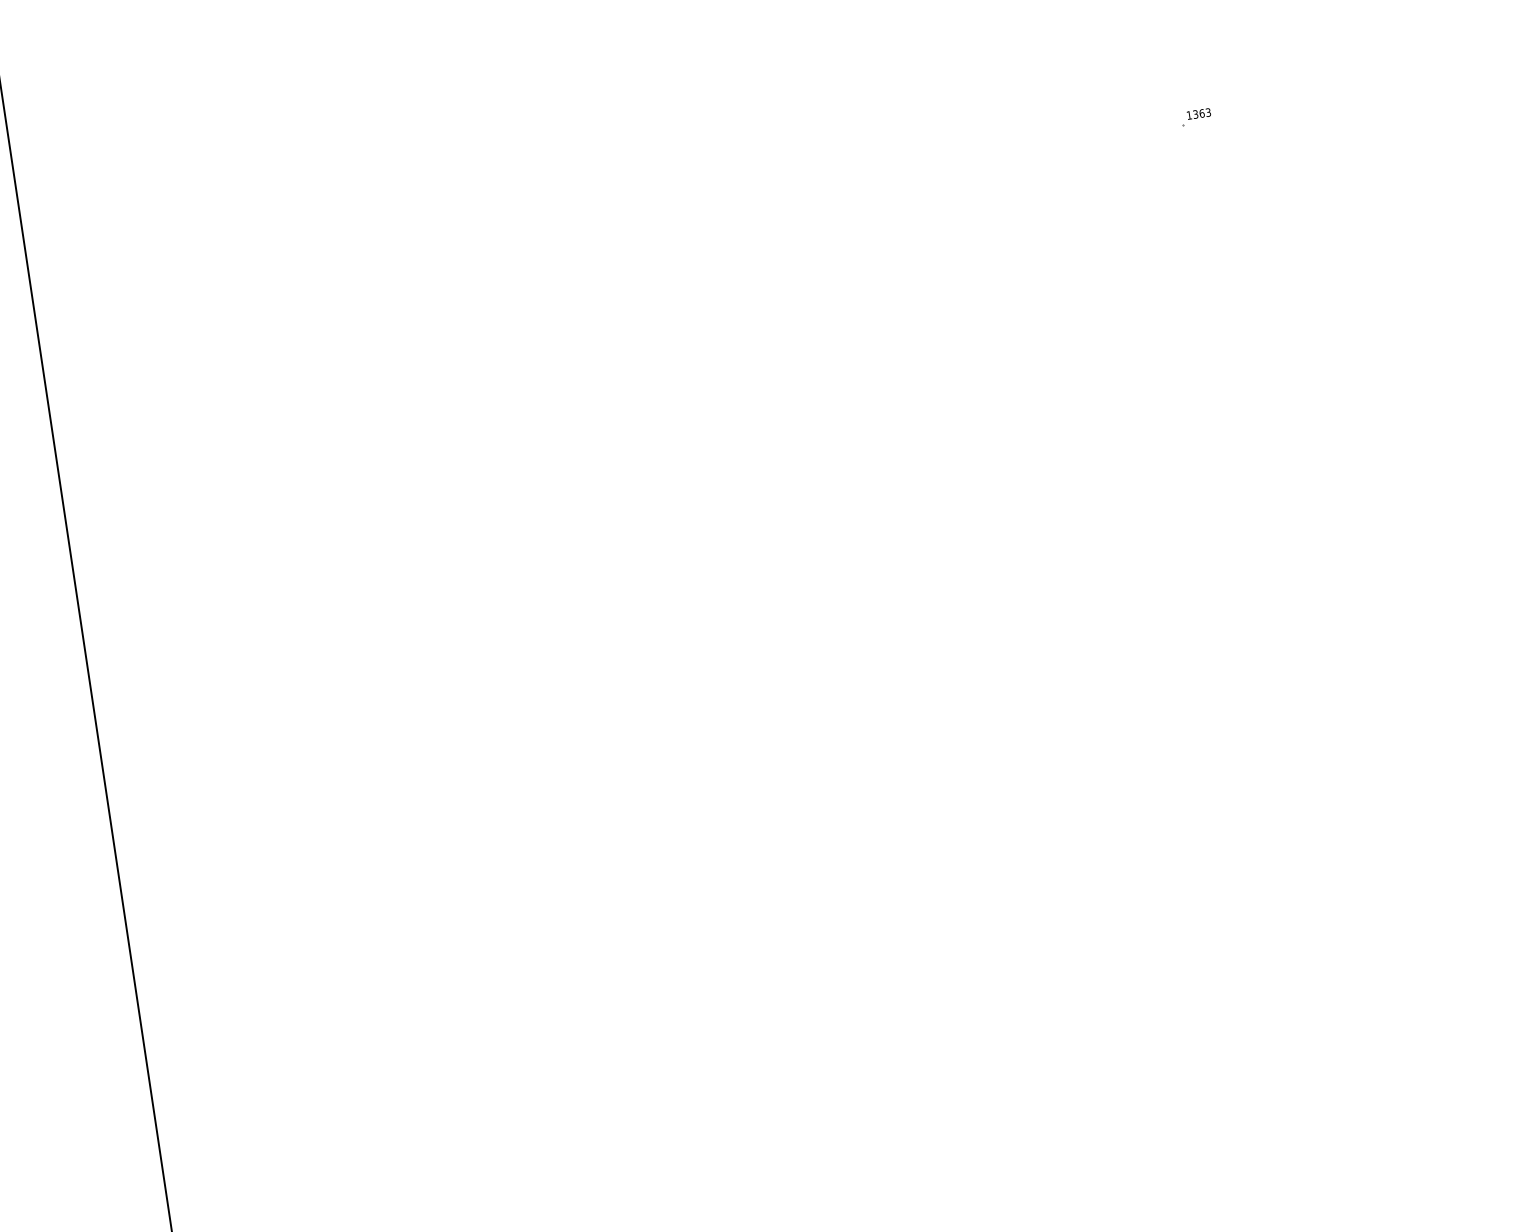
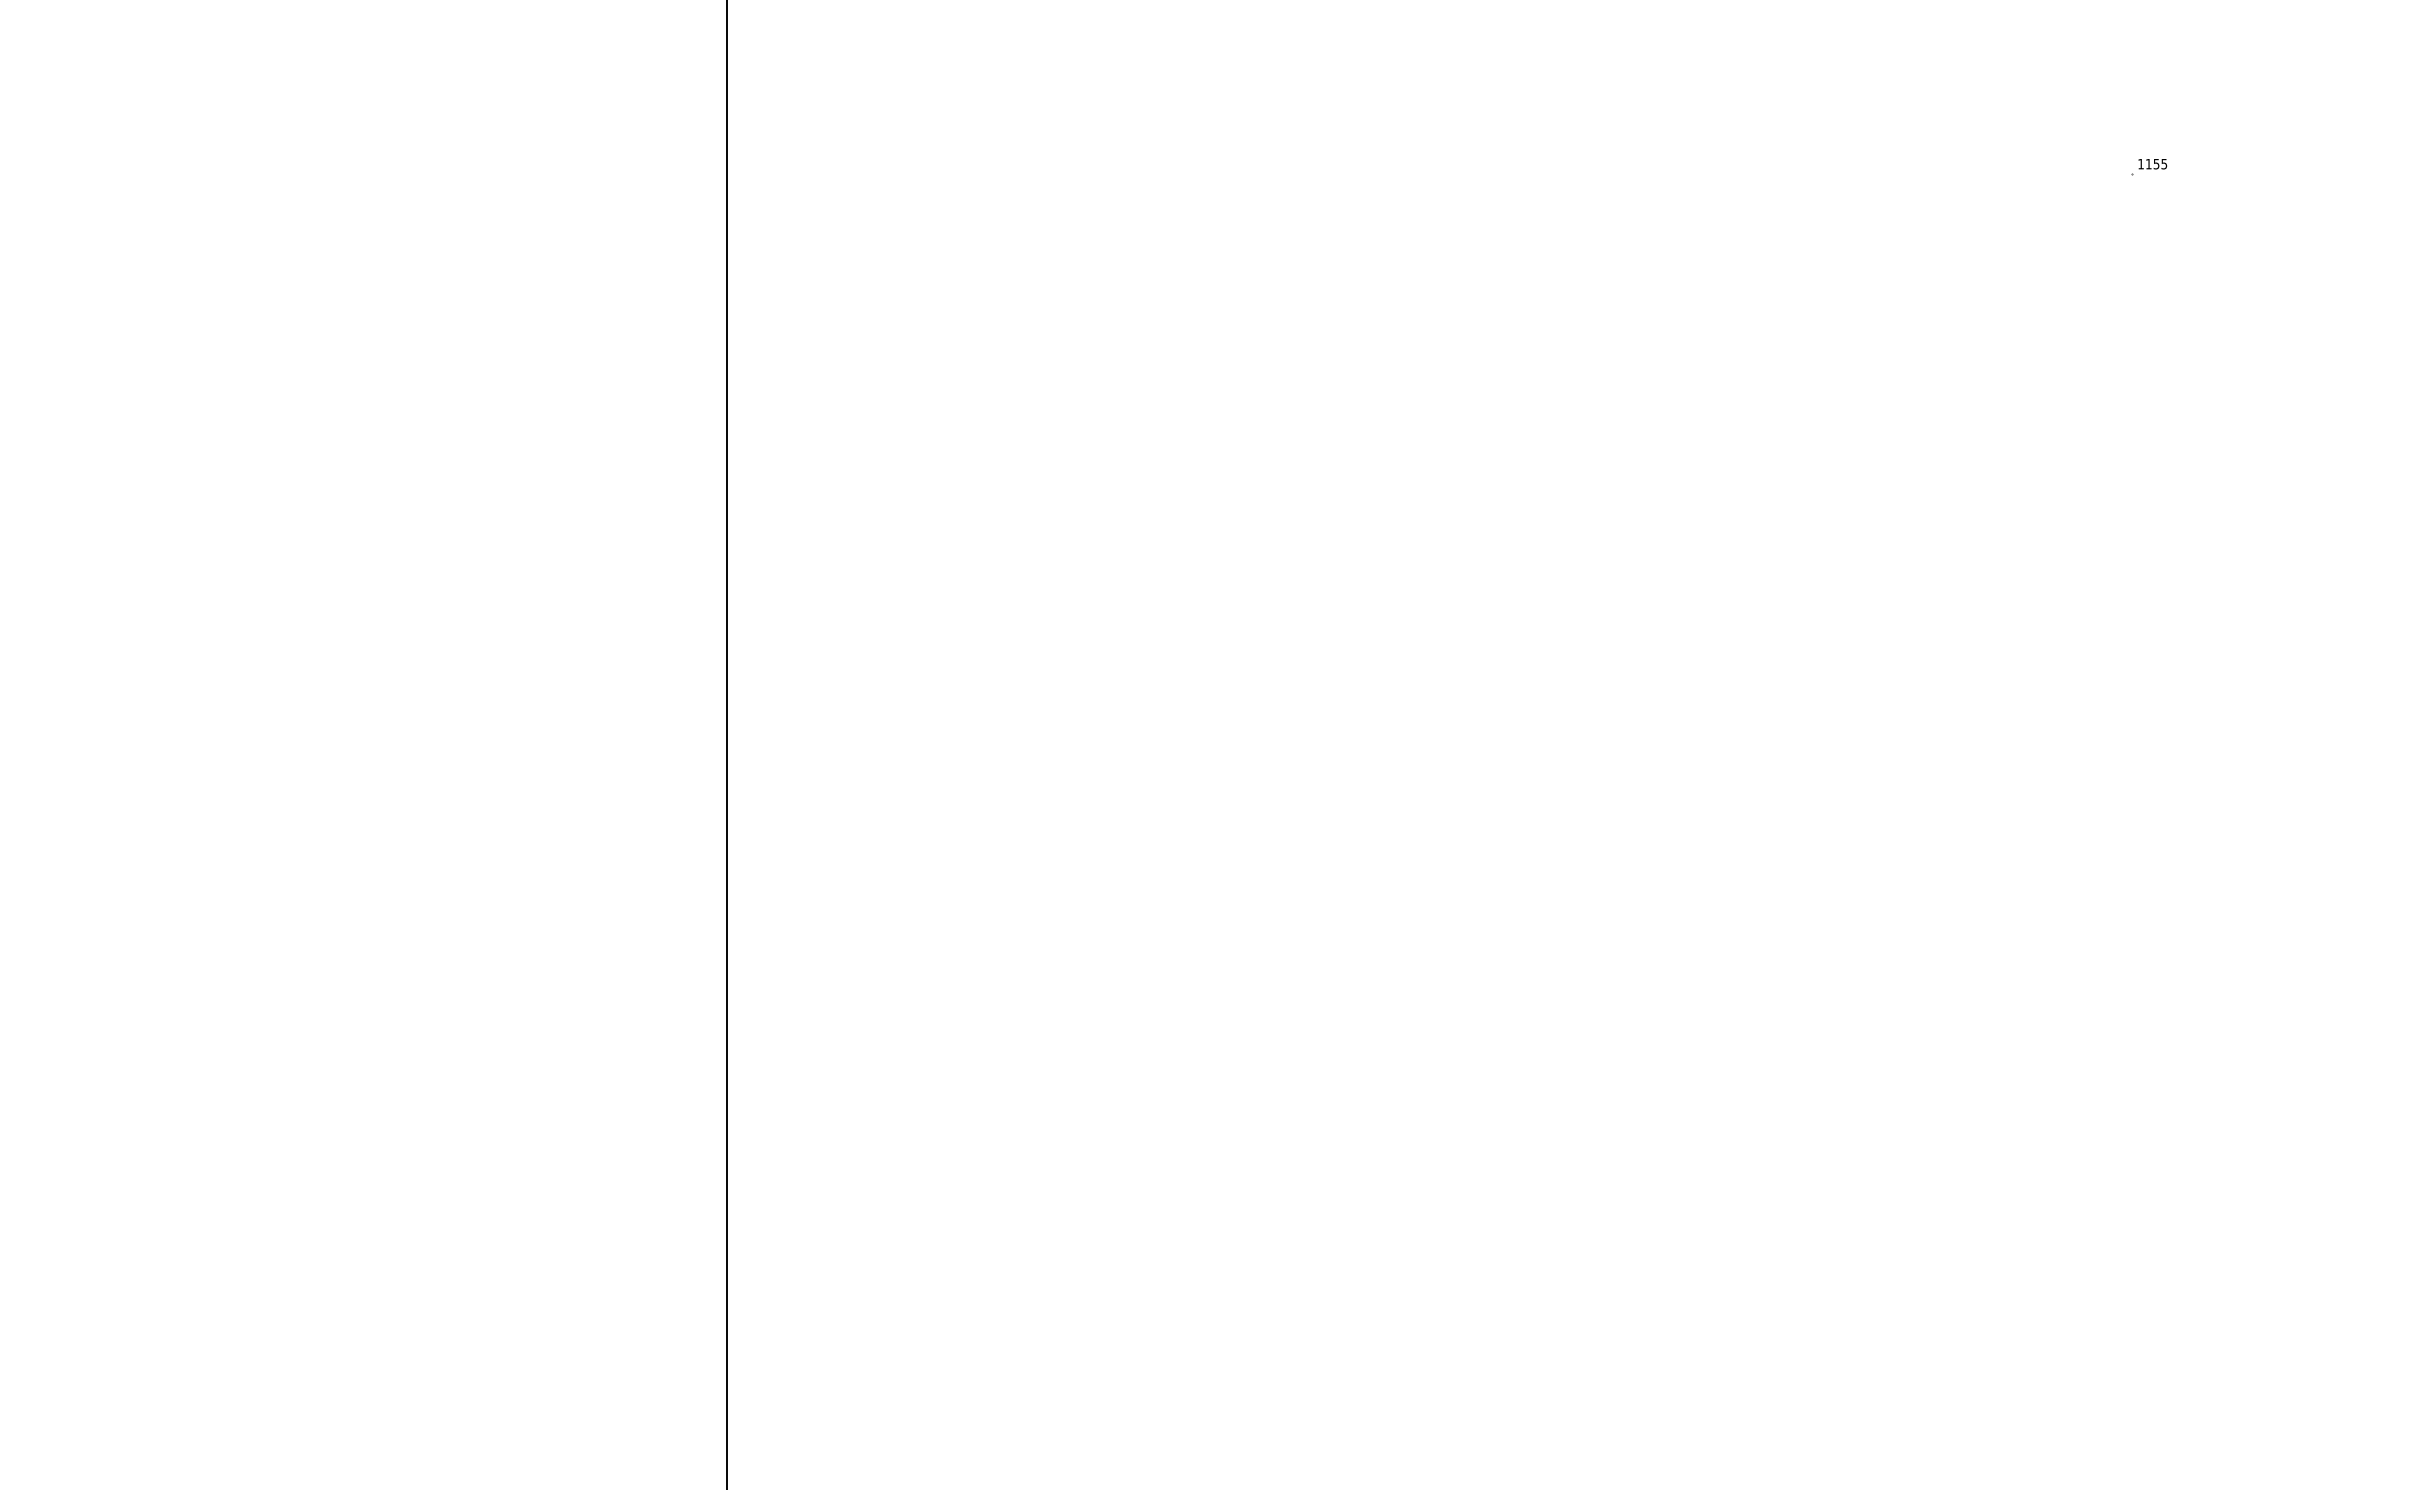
text: (1201, 112) -> (2156, 163), 1363 -> 1155

